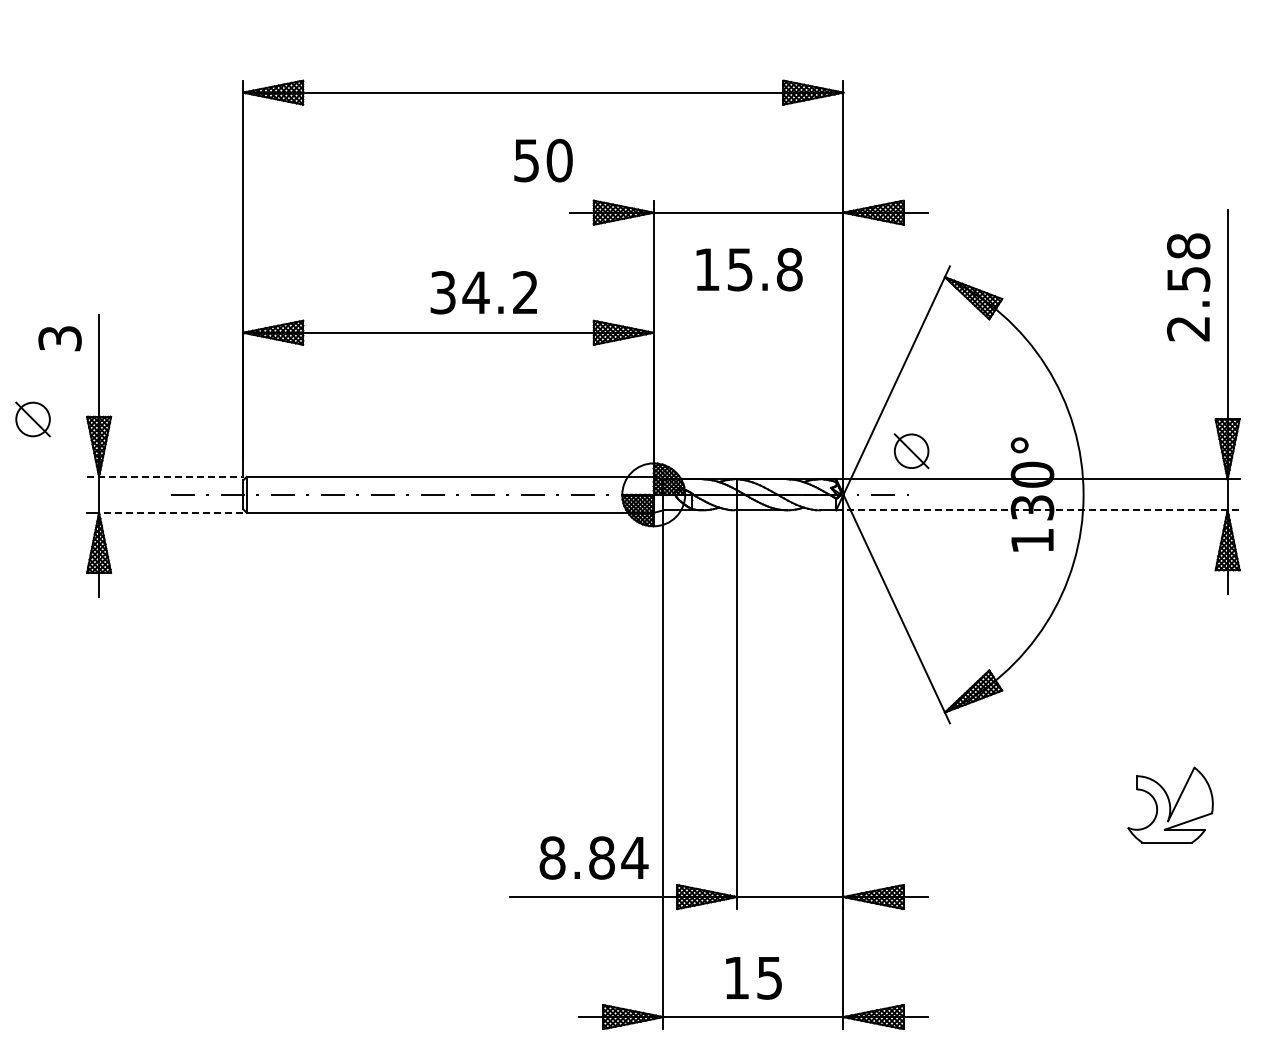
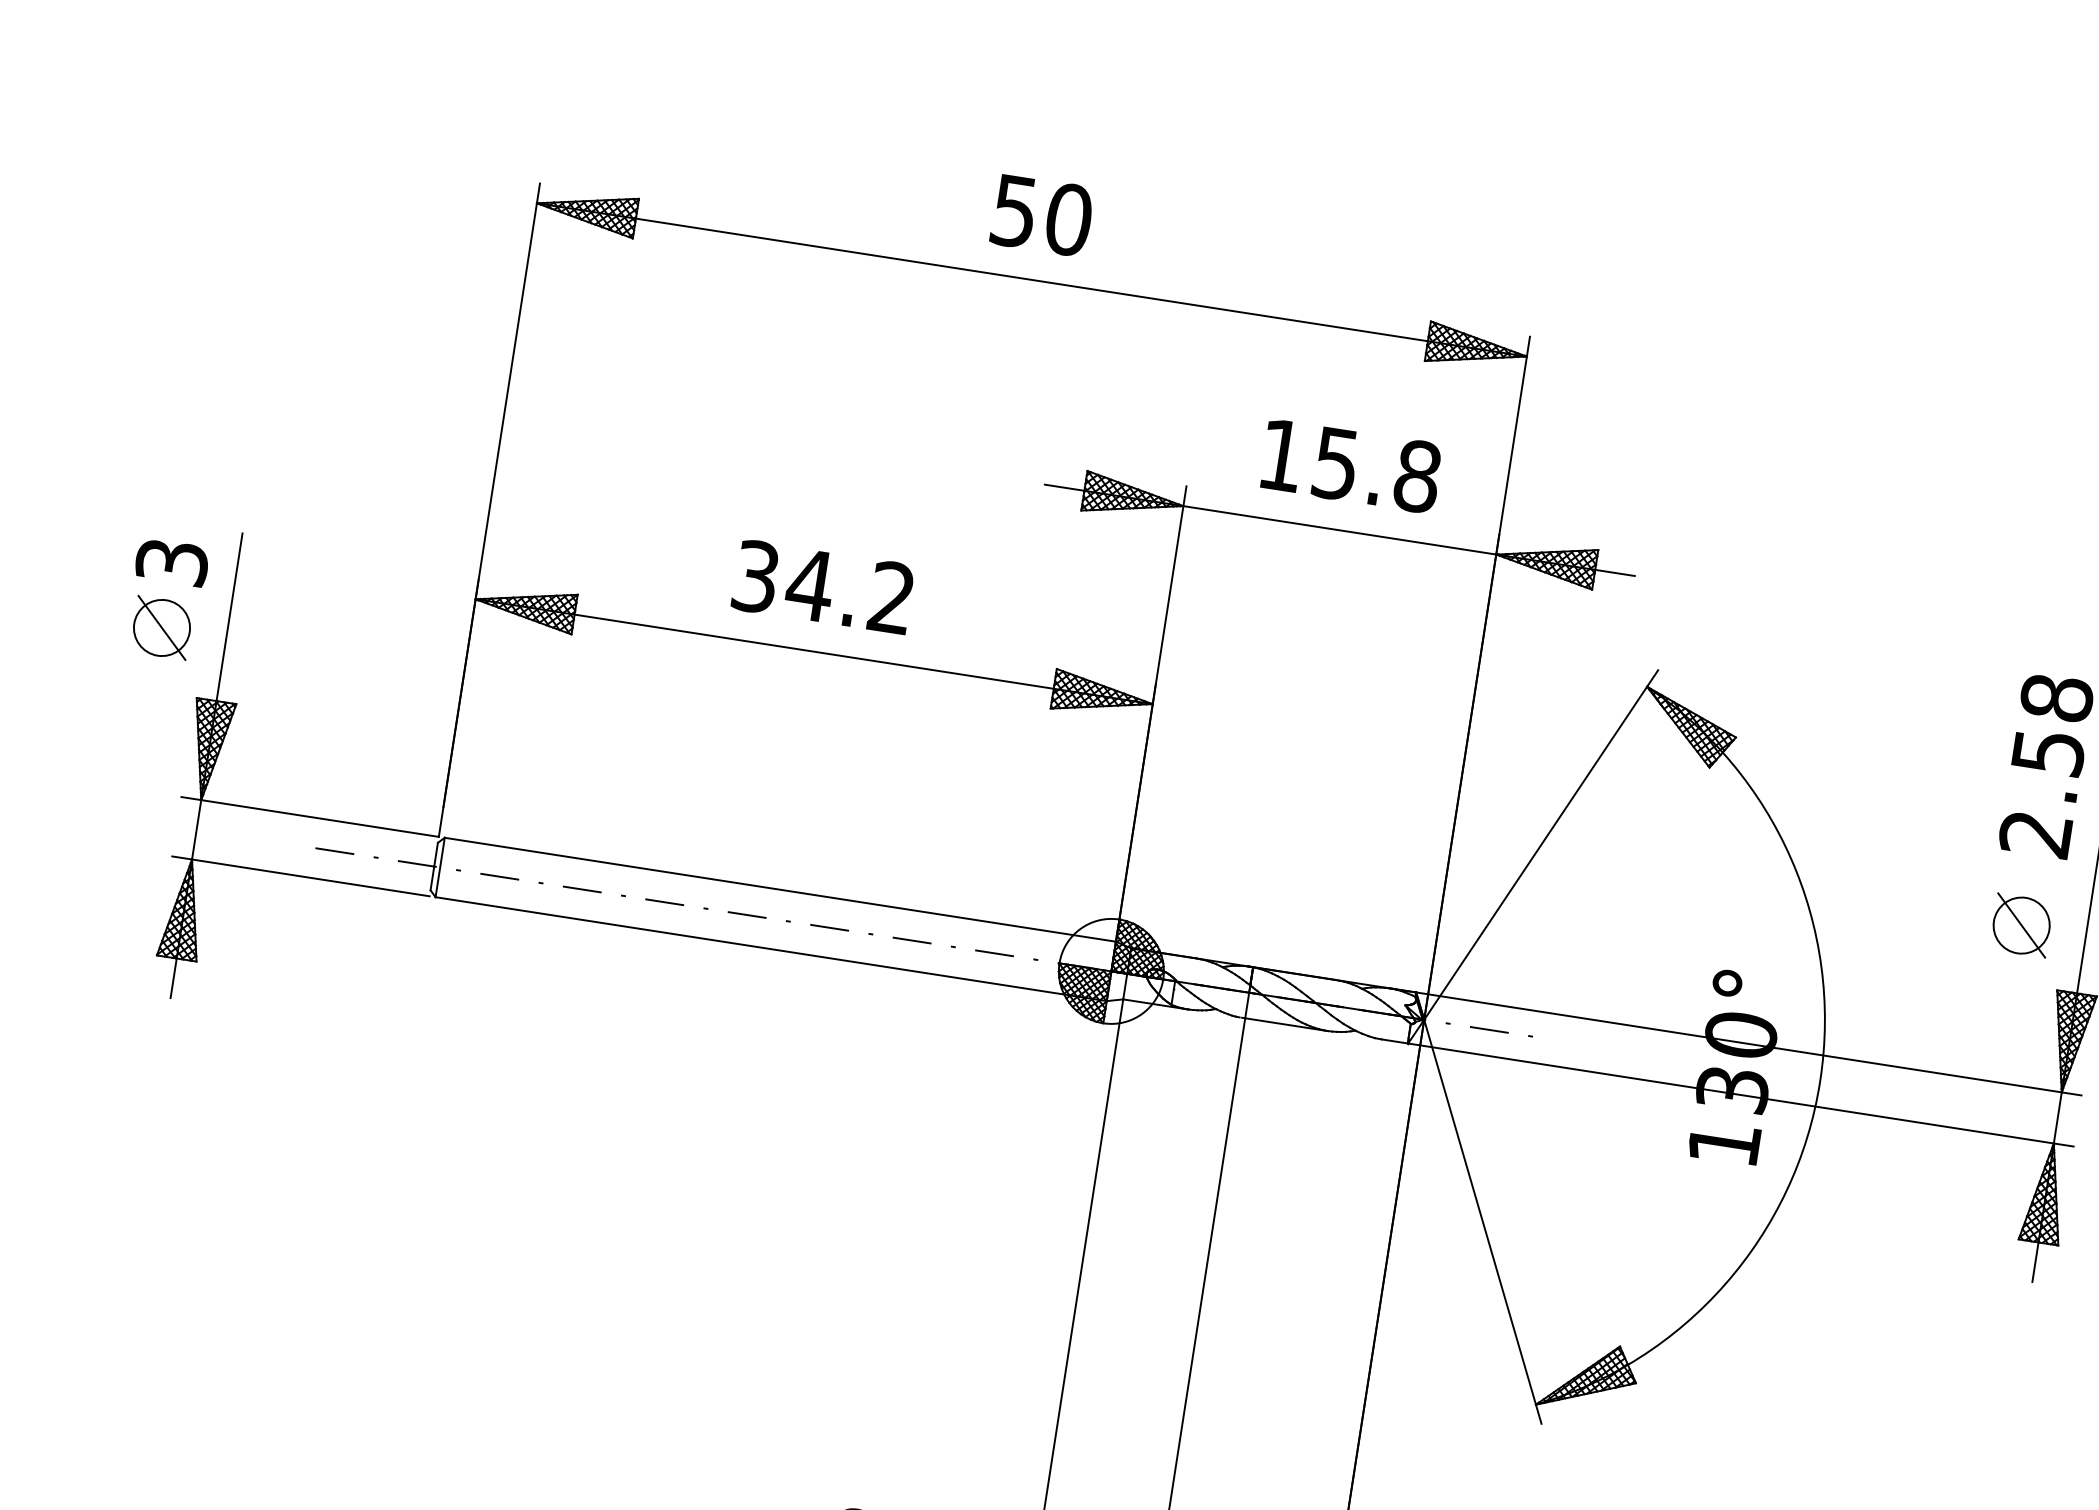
text: (543, 160) -> (1042, 215), moved
text: (749, 269) -> (1351, 465), moved
text: (483, 292) -> (822, 586), moved
part: (32, 419) -> (161, 627), moved
part: (911, 451) -> (2021, 925), moved
line: (165, 476) -> (310, 816), dashed -> solid
line: (1037, 510) -> (1740, 1095), dashed -> solid
line: (170, 512) -> (309, 877), dashed -> solid

